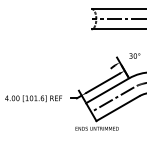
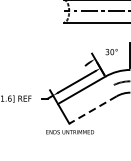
line: (112, 99) -> (87, 99), removed
line: (117, 108) -> (92, 109), solid -> dashed

